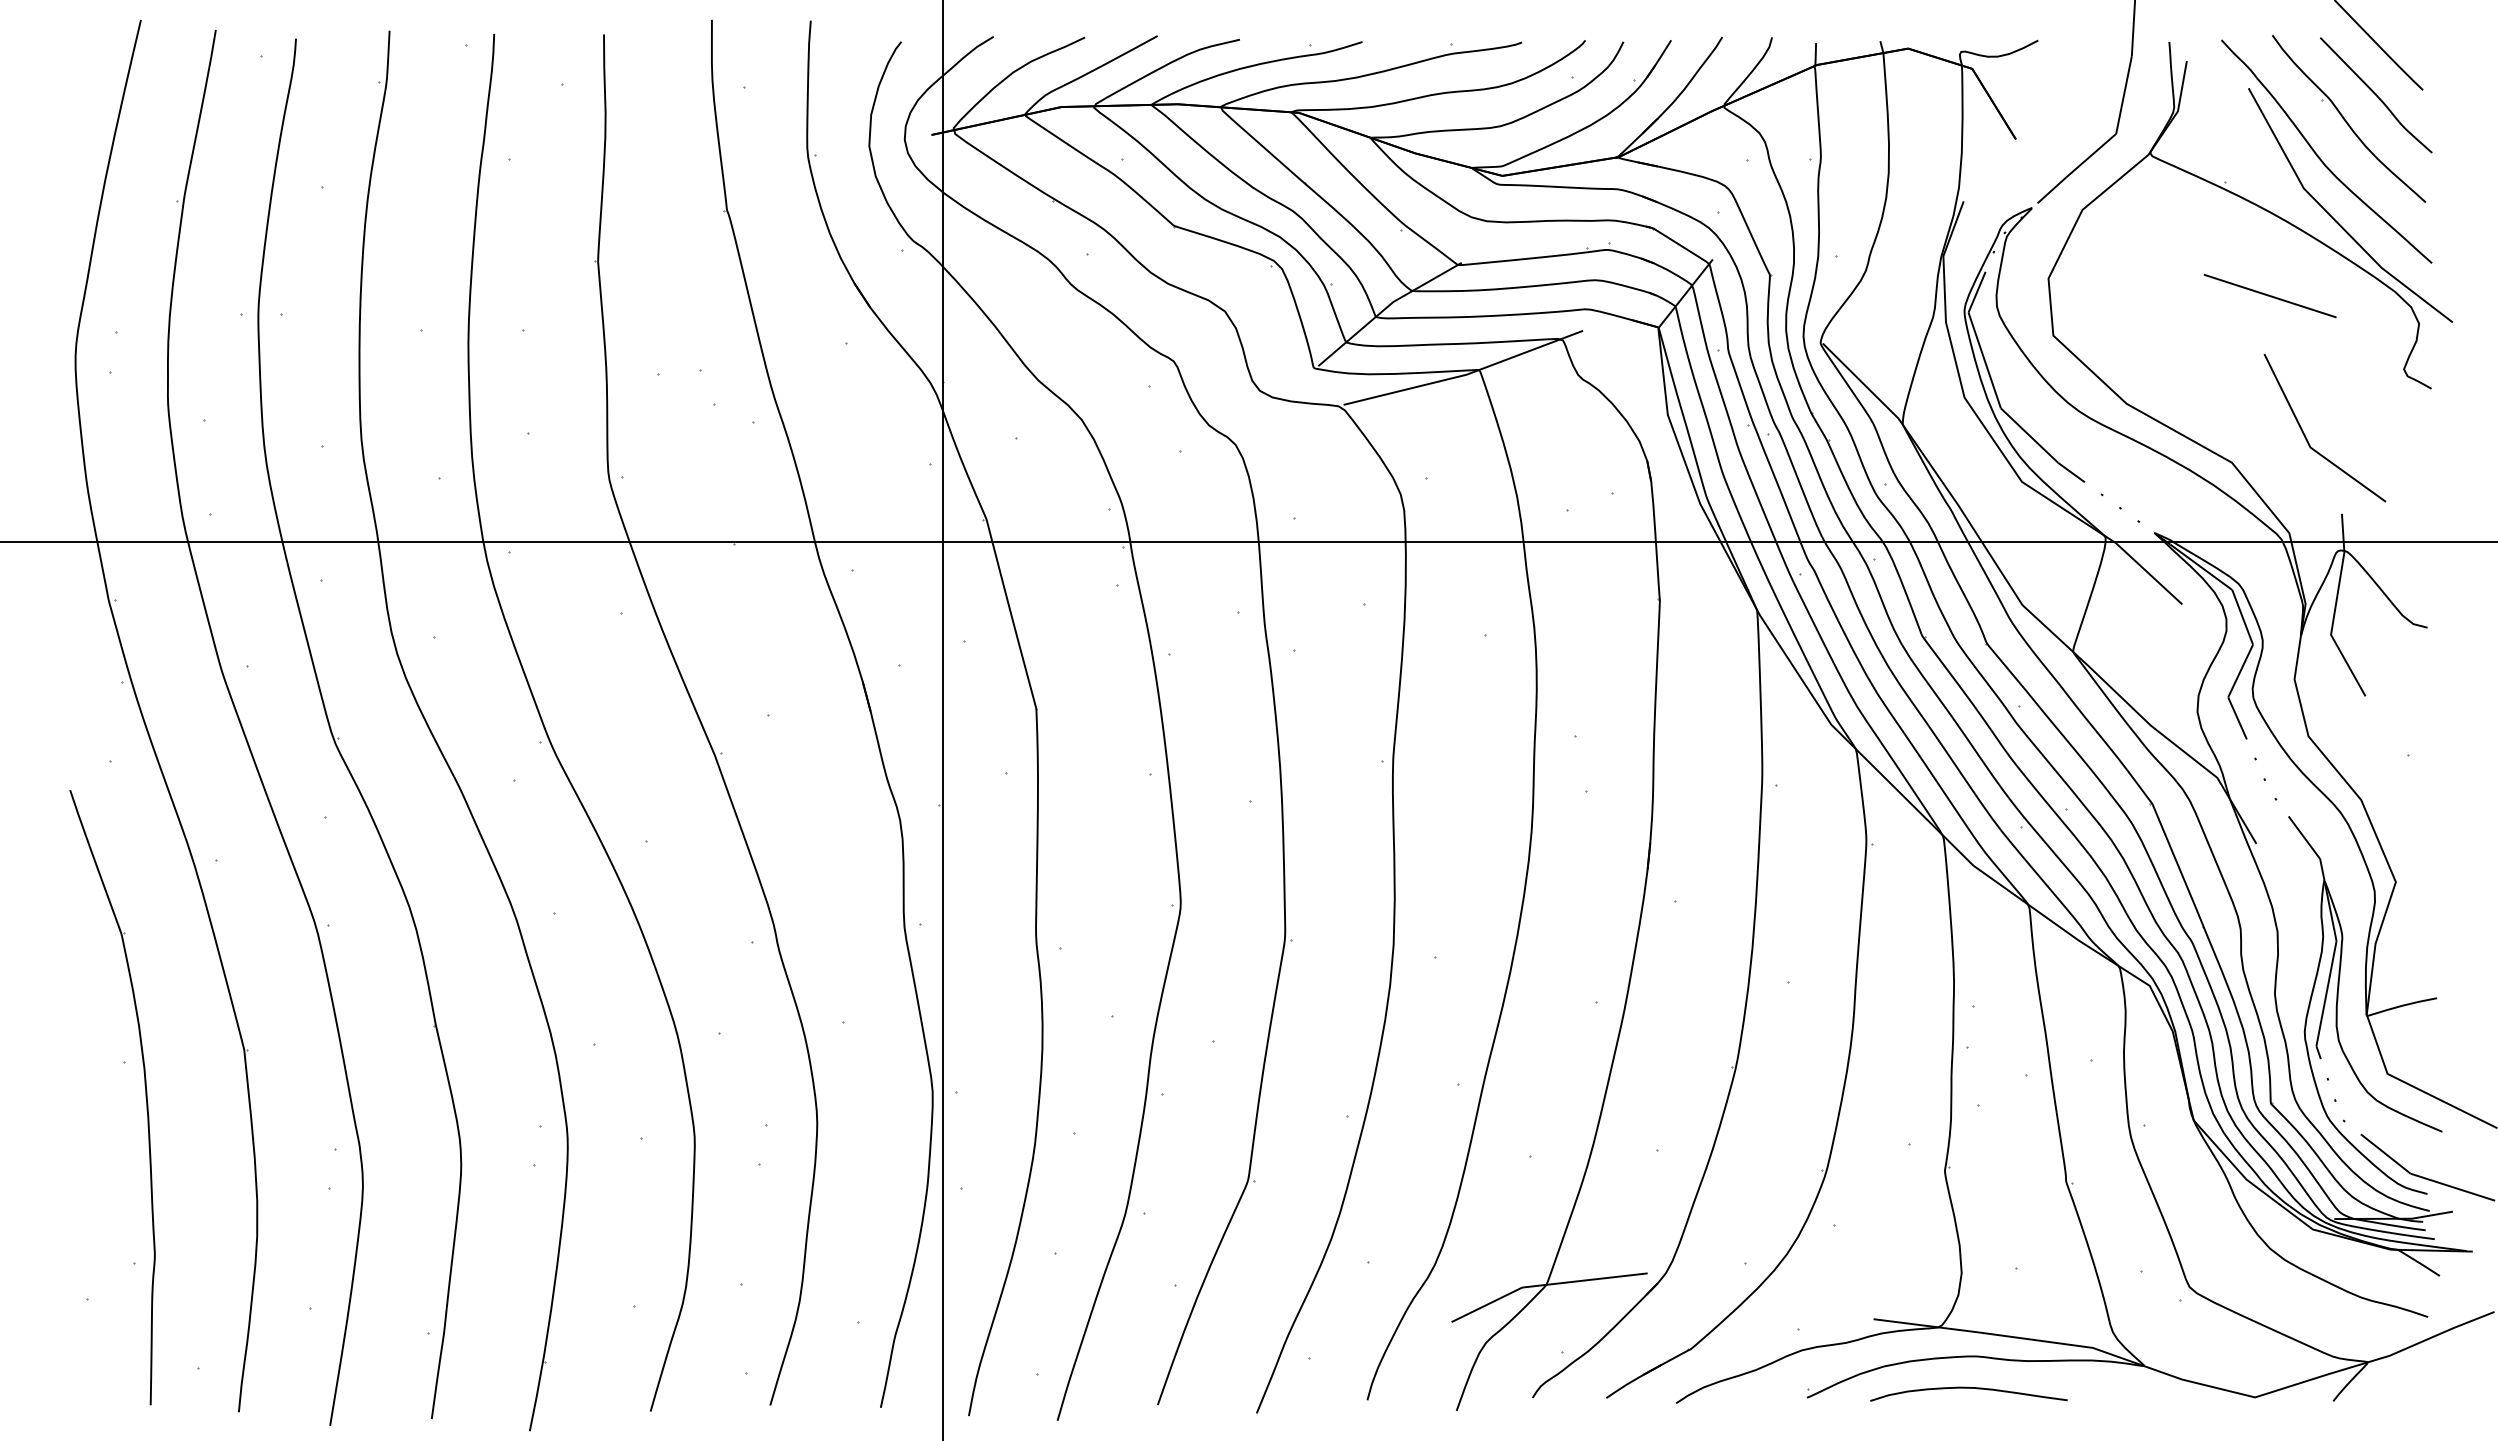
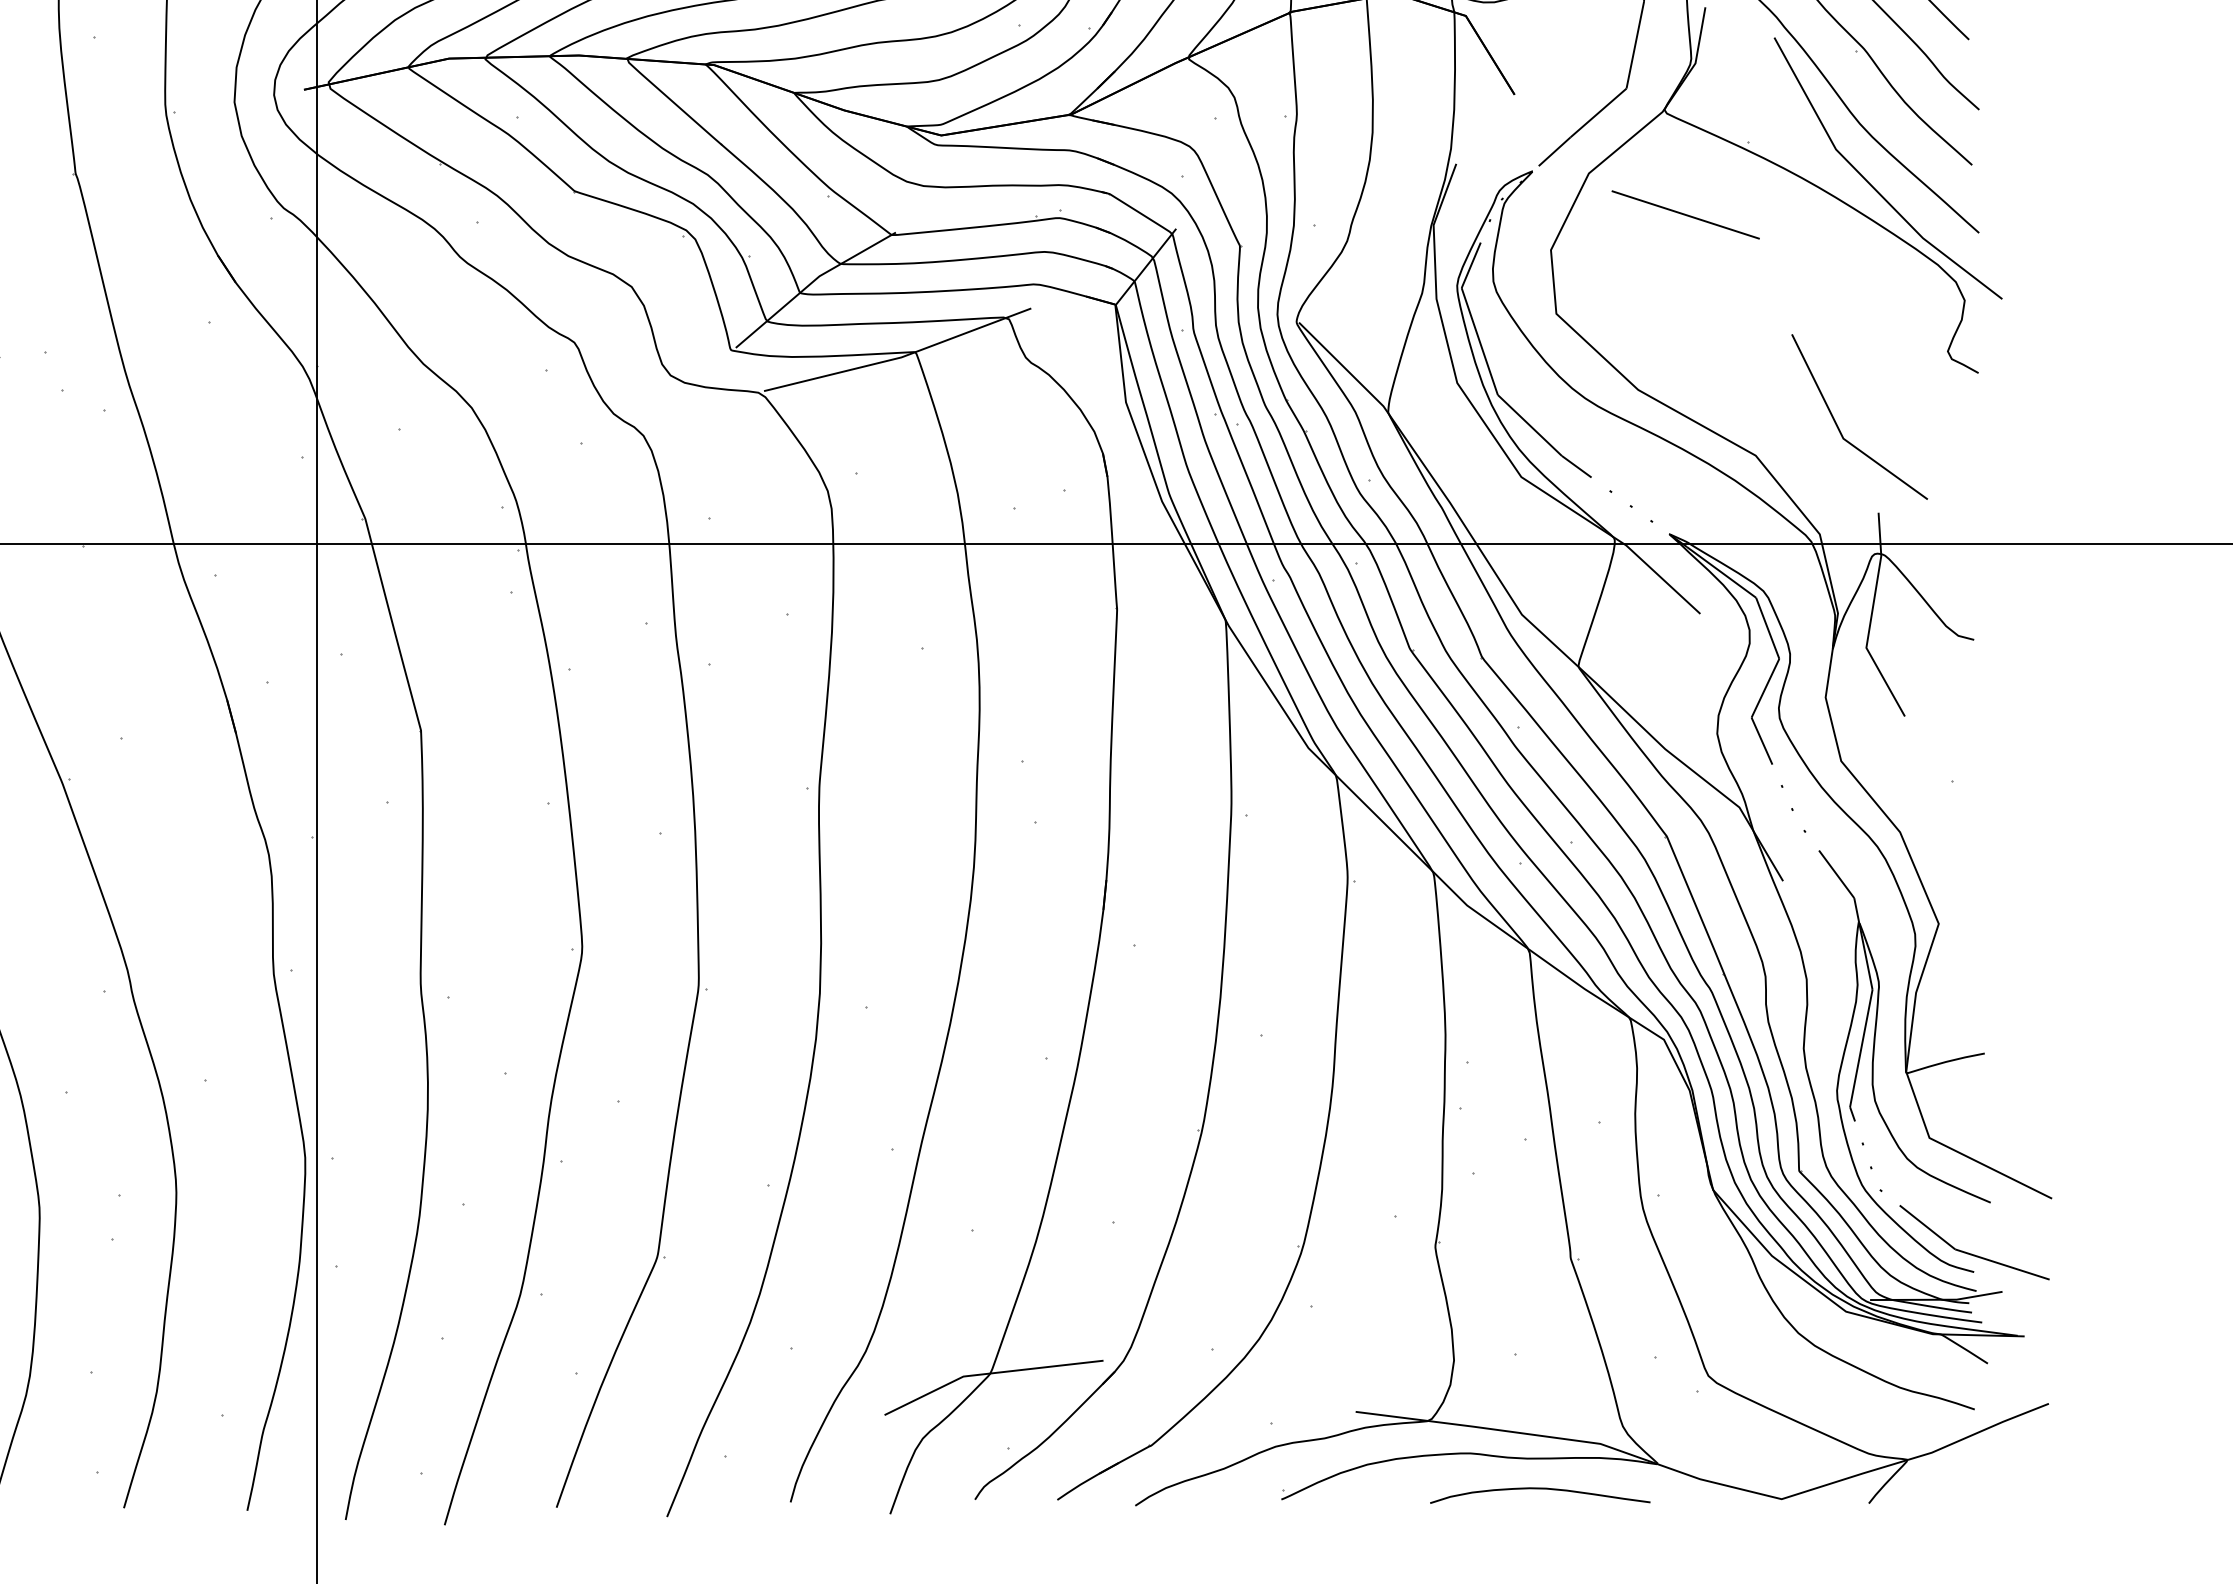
line: (2269, 296) -> (1684, 215), moved
curve: (1968, 1388) -> (1539, 1489), moved

